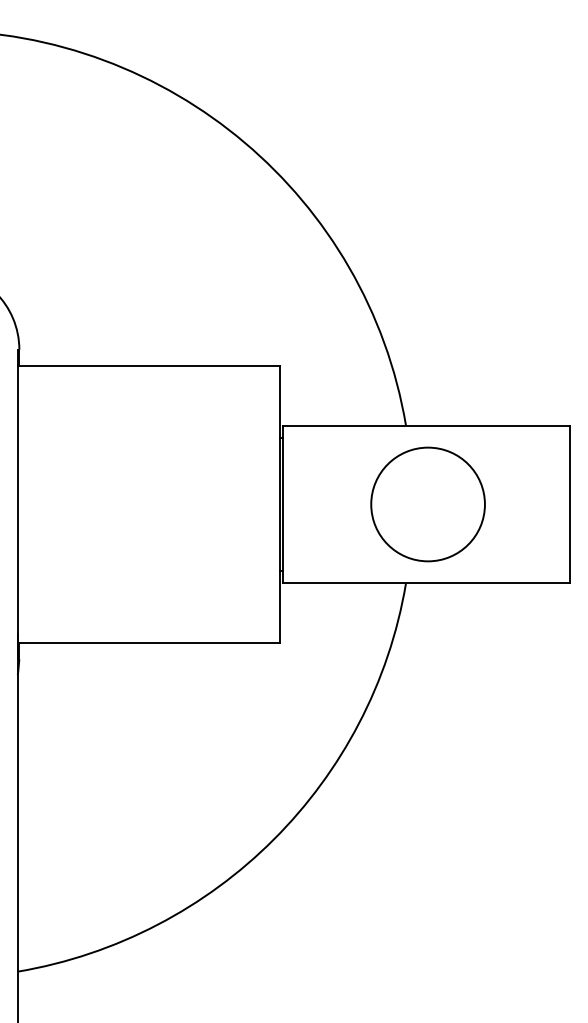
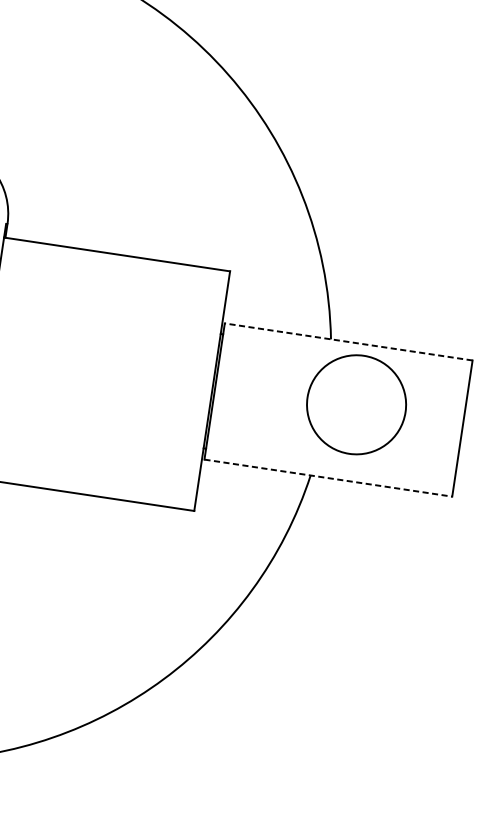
line: (426, 425) -> (348, 341), solid -> dashed
circle: (427, 504) -> (356, 404), moved
line: (426, 583) -> (328, 478), solid -> dashed

